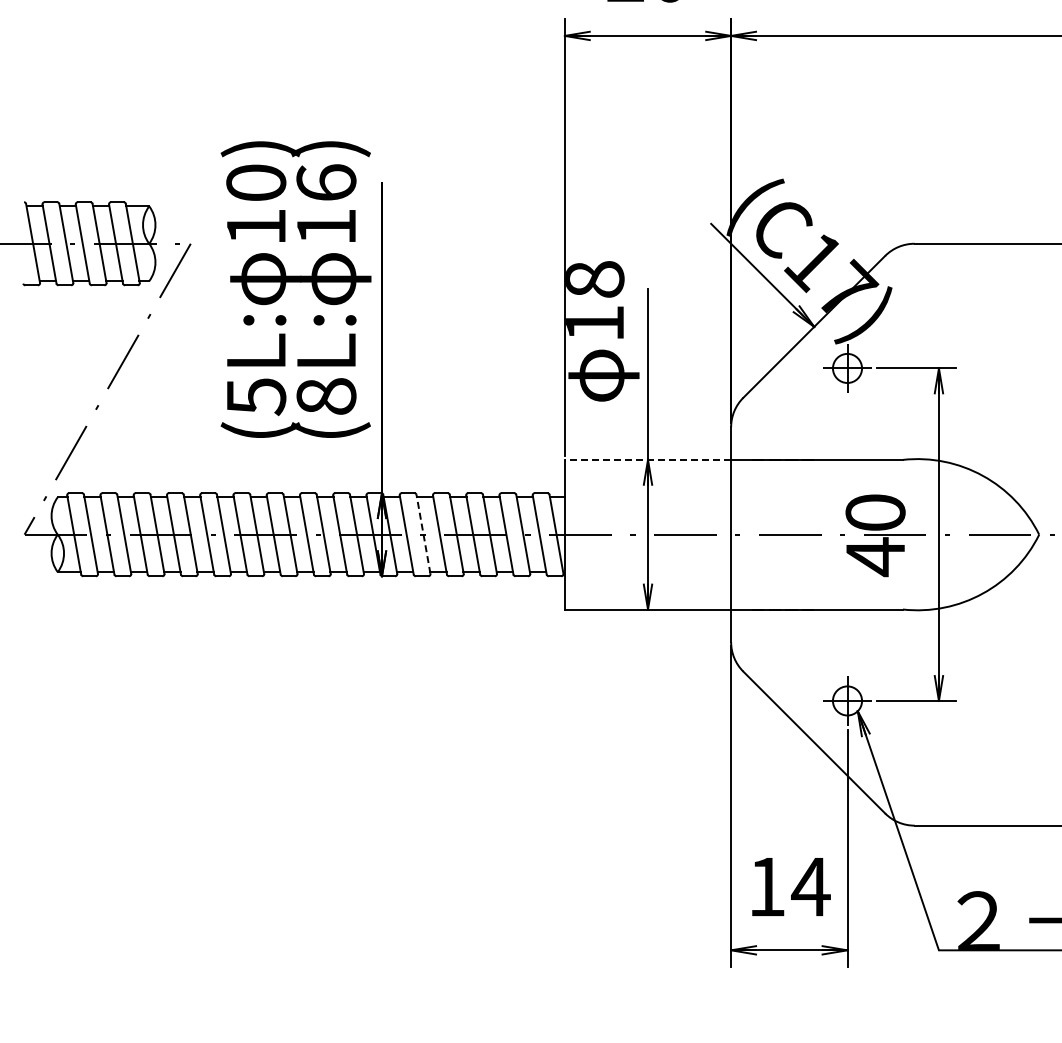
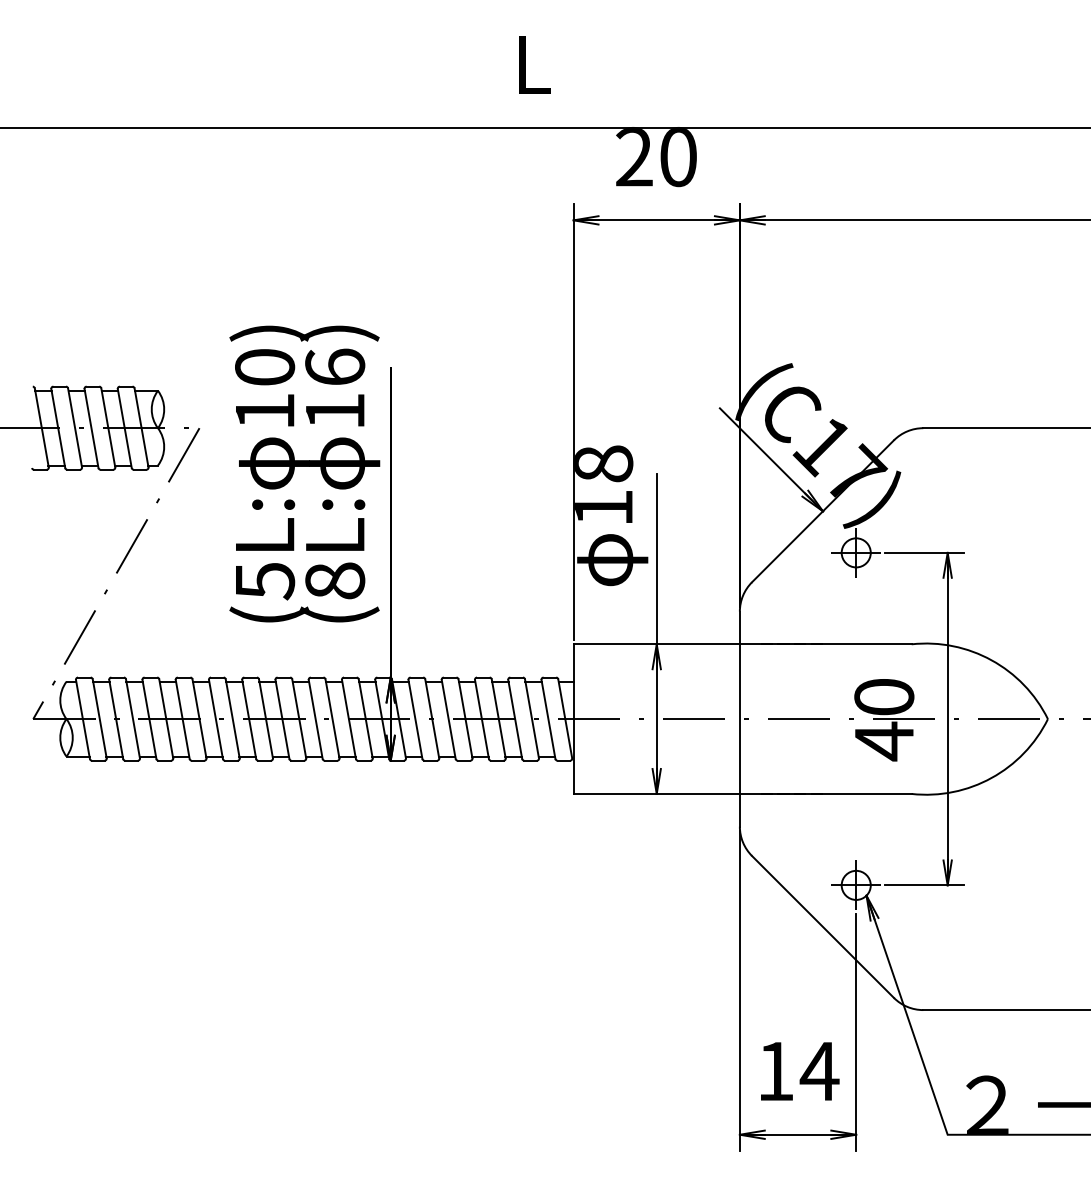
line: (647, 460) -> (656, 644), dashed -> solid
line: (423, 534) -> (432, 718), dashed -> solid

